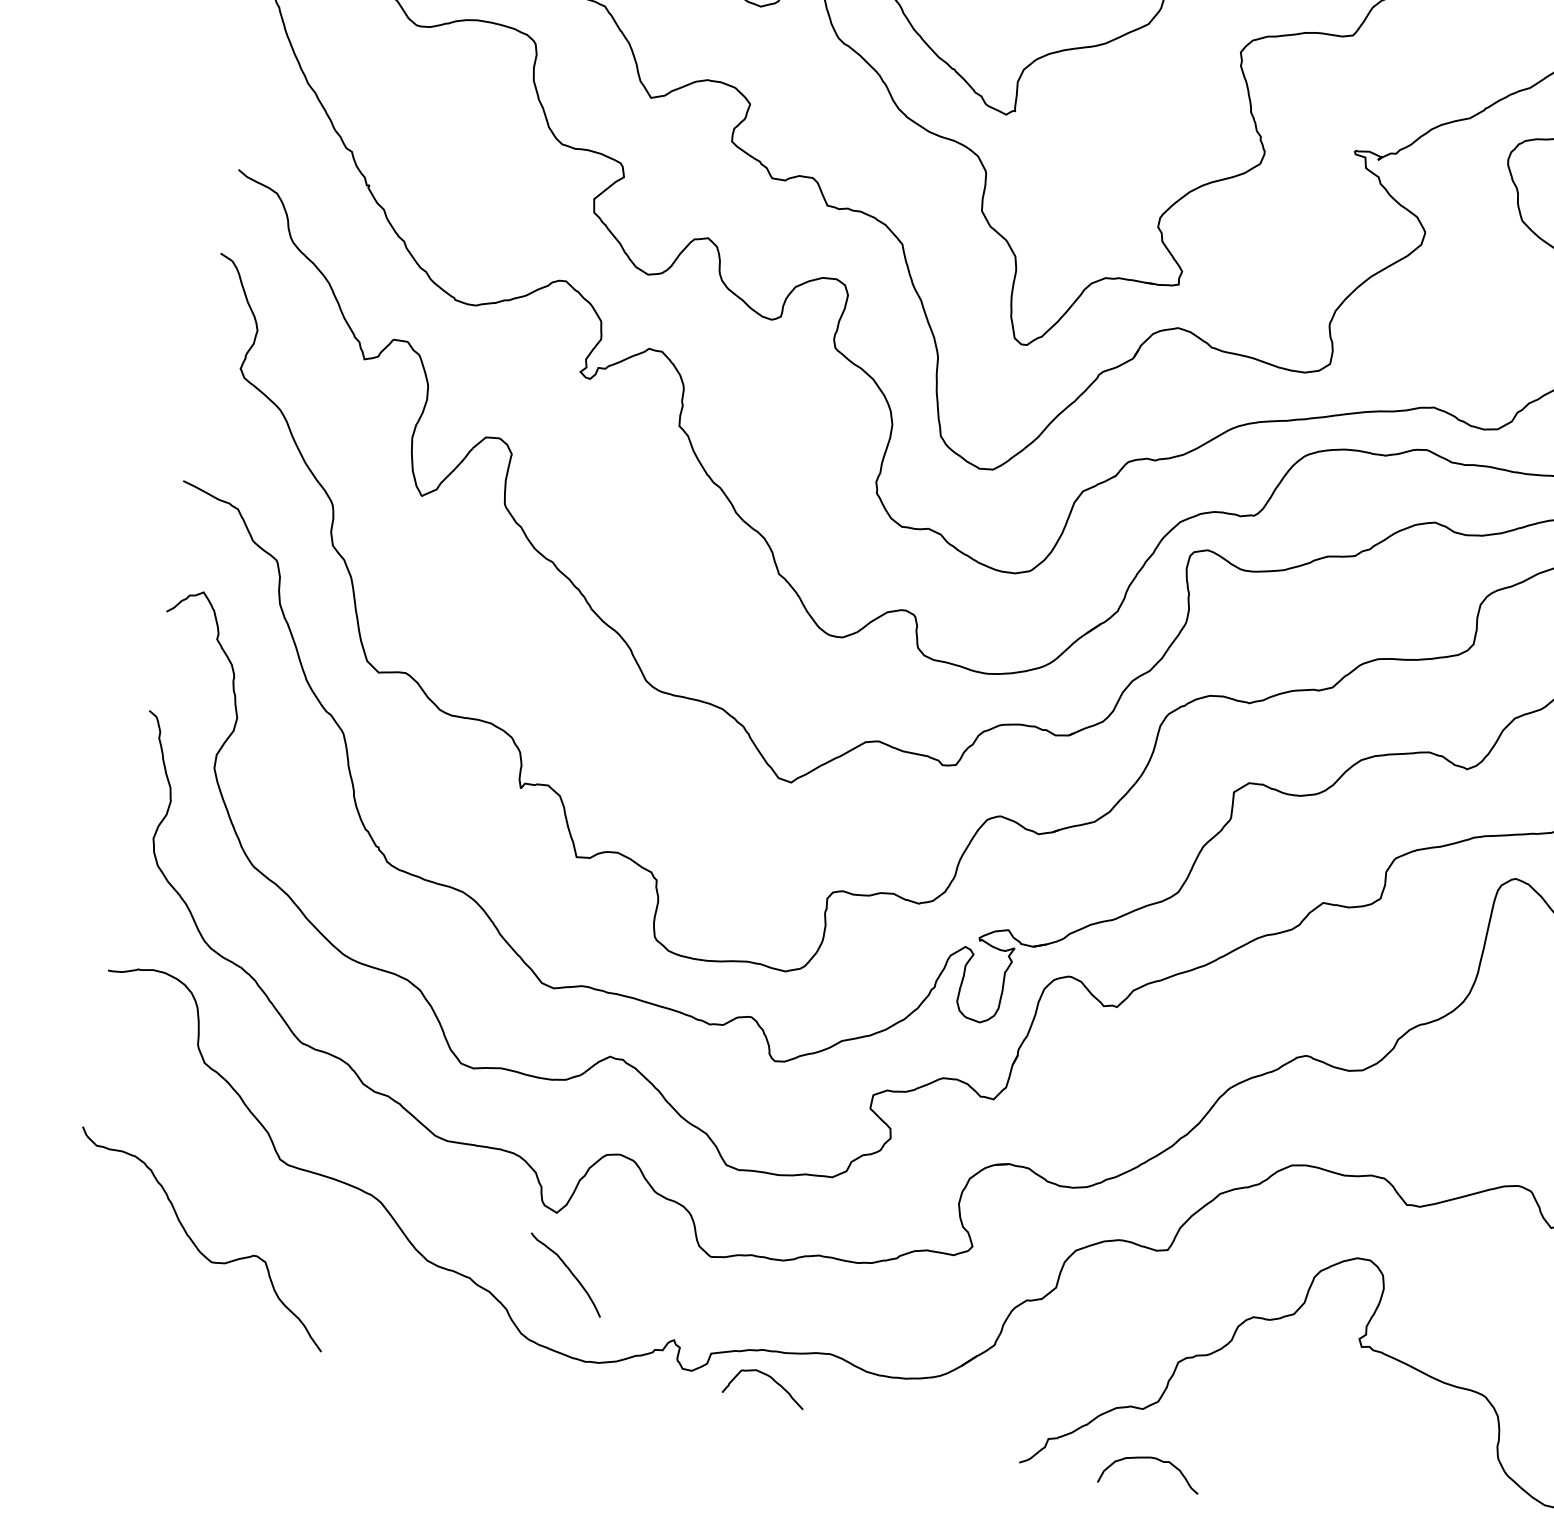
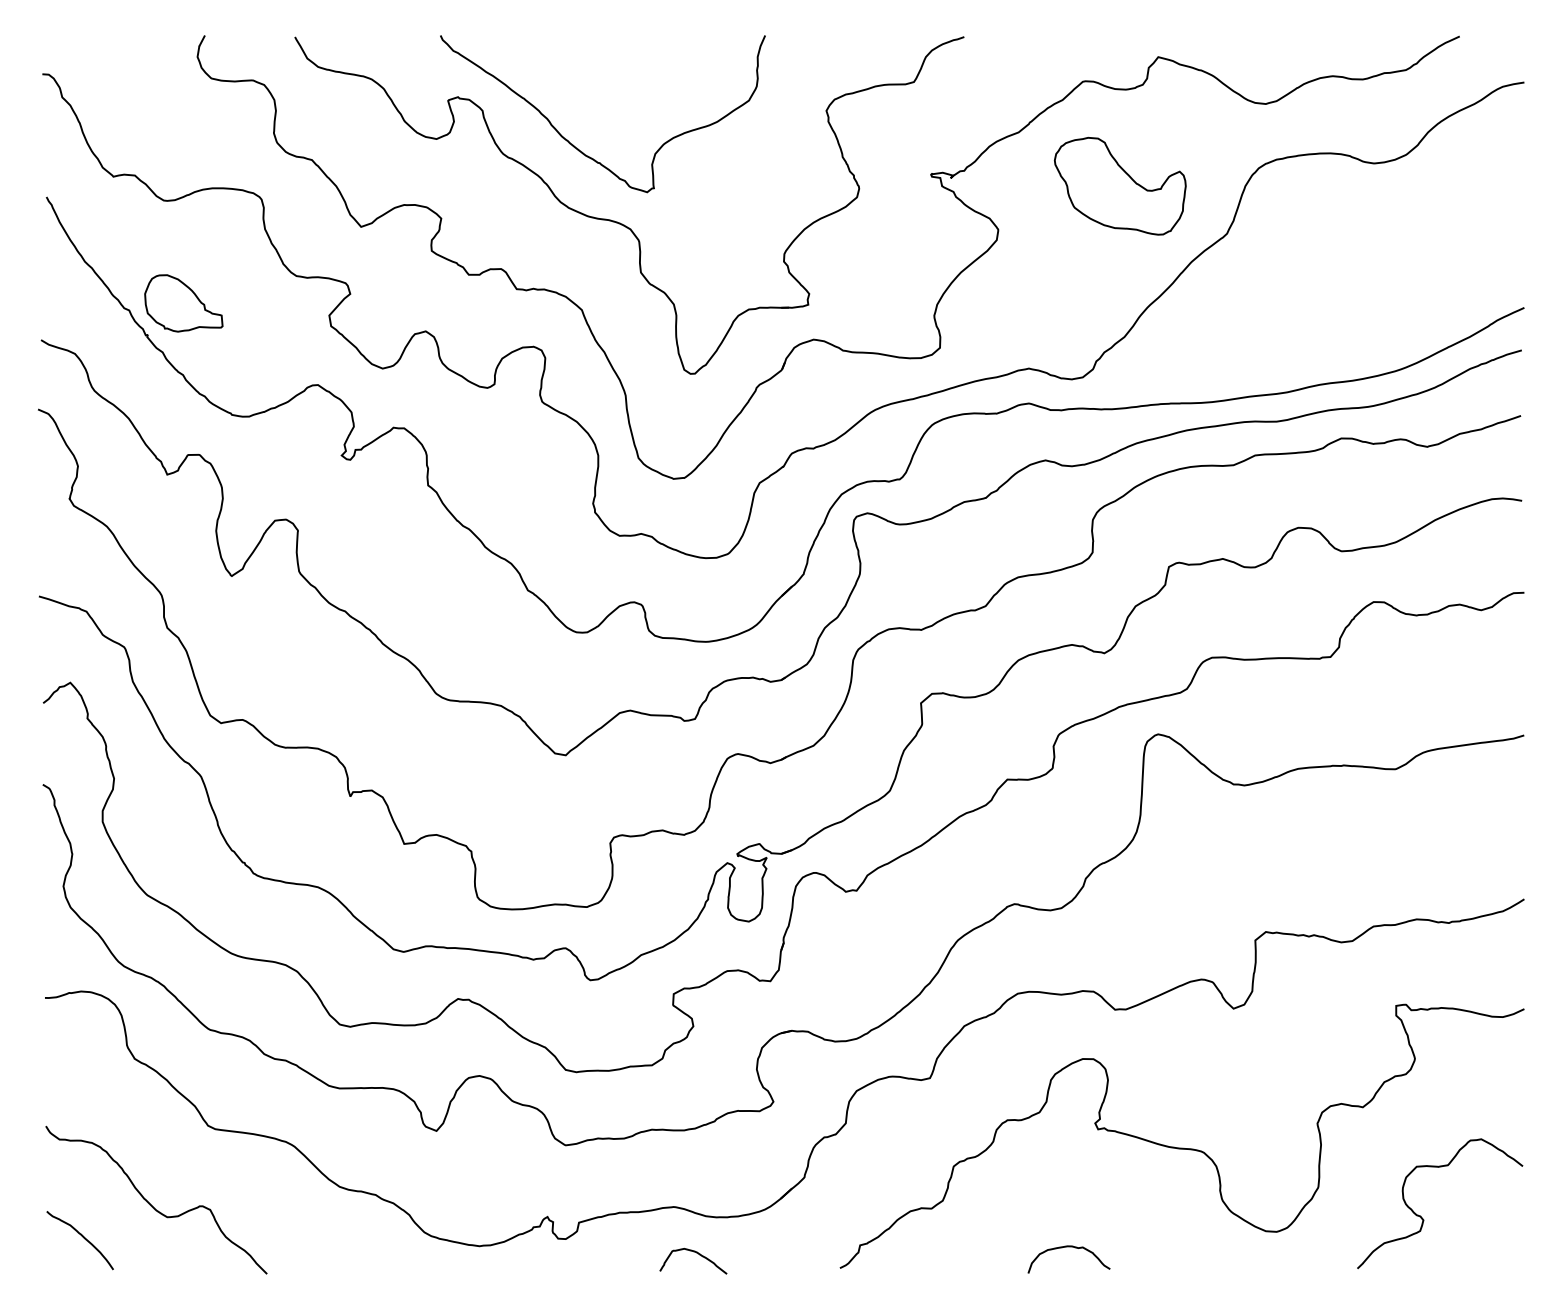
part: (419, 154) -> (183, 303), added
curve: (569, 1271) -> (82, 1237), moved
curve: (773, 1381) -> (699, 1255), moved
curve: (1151, 1459) -> (1068, 1247), moved

